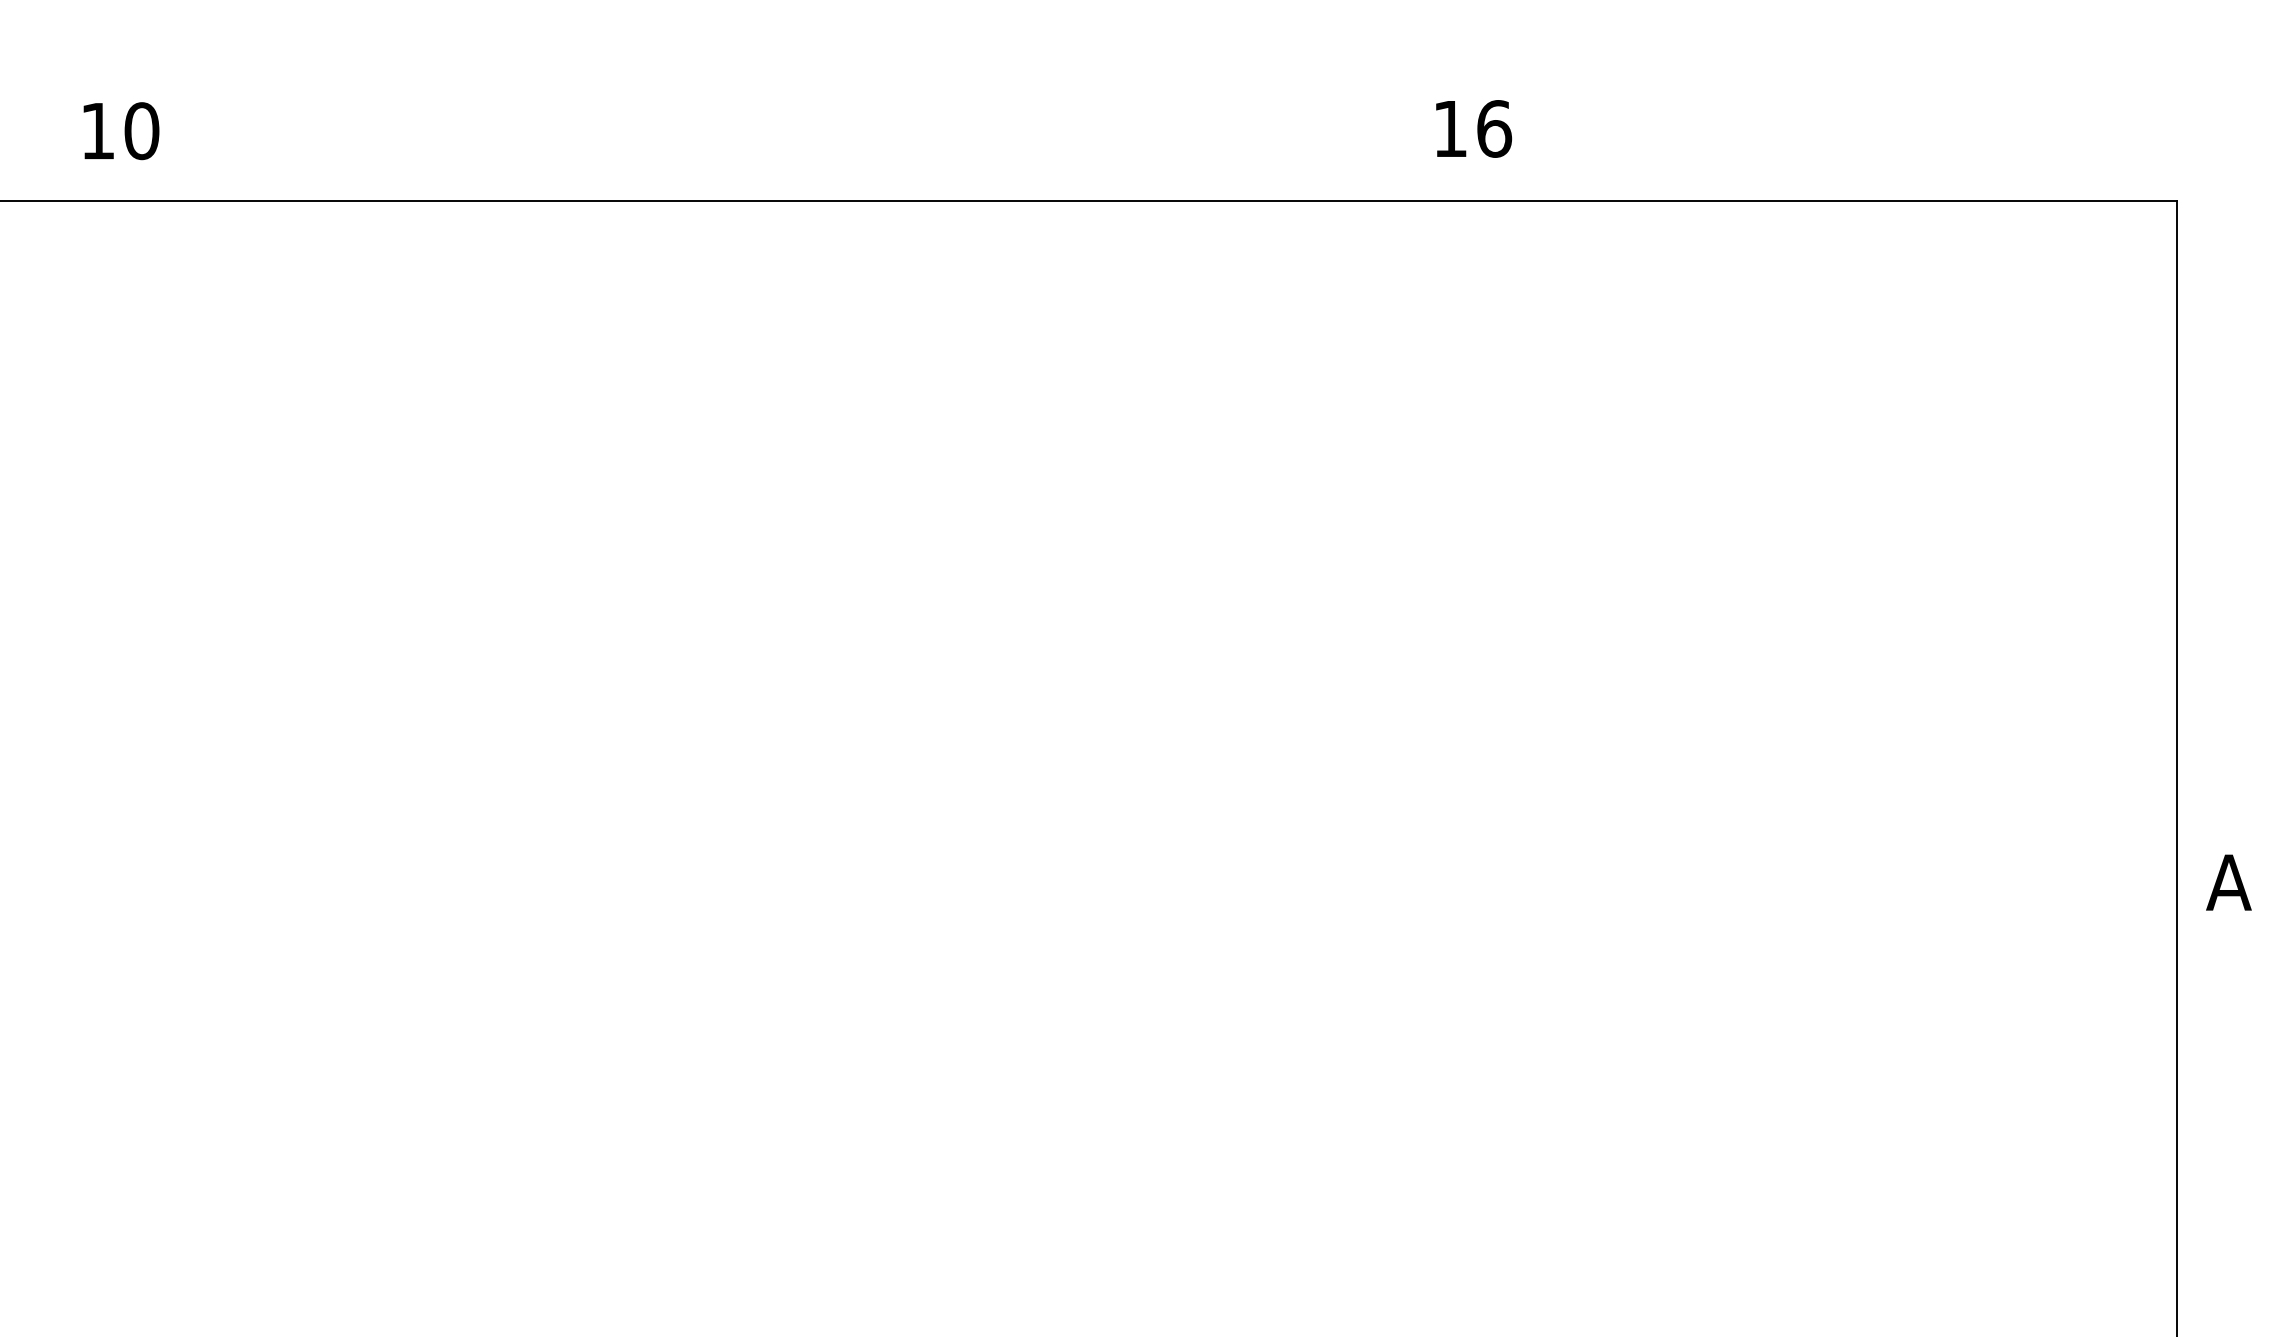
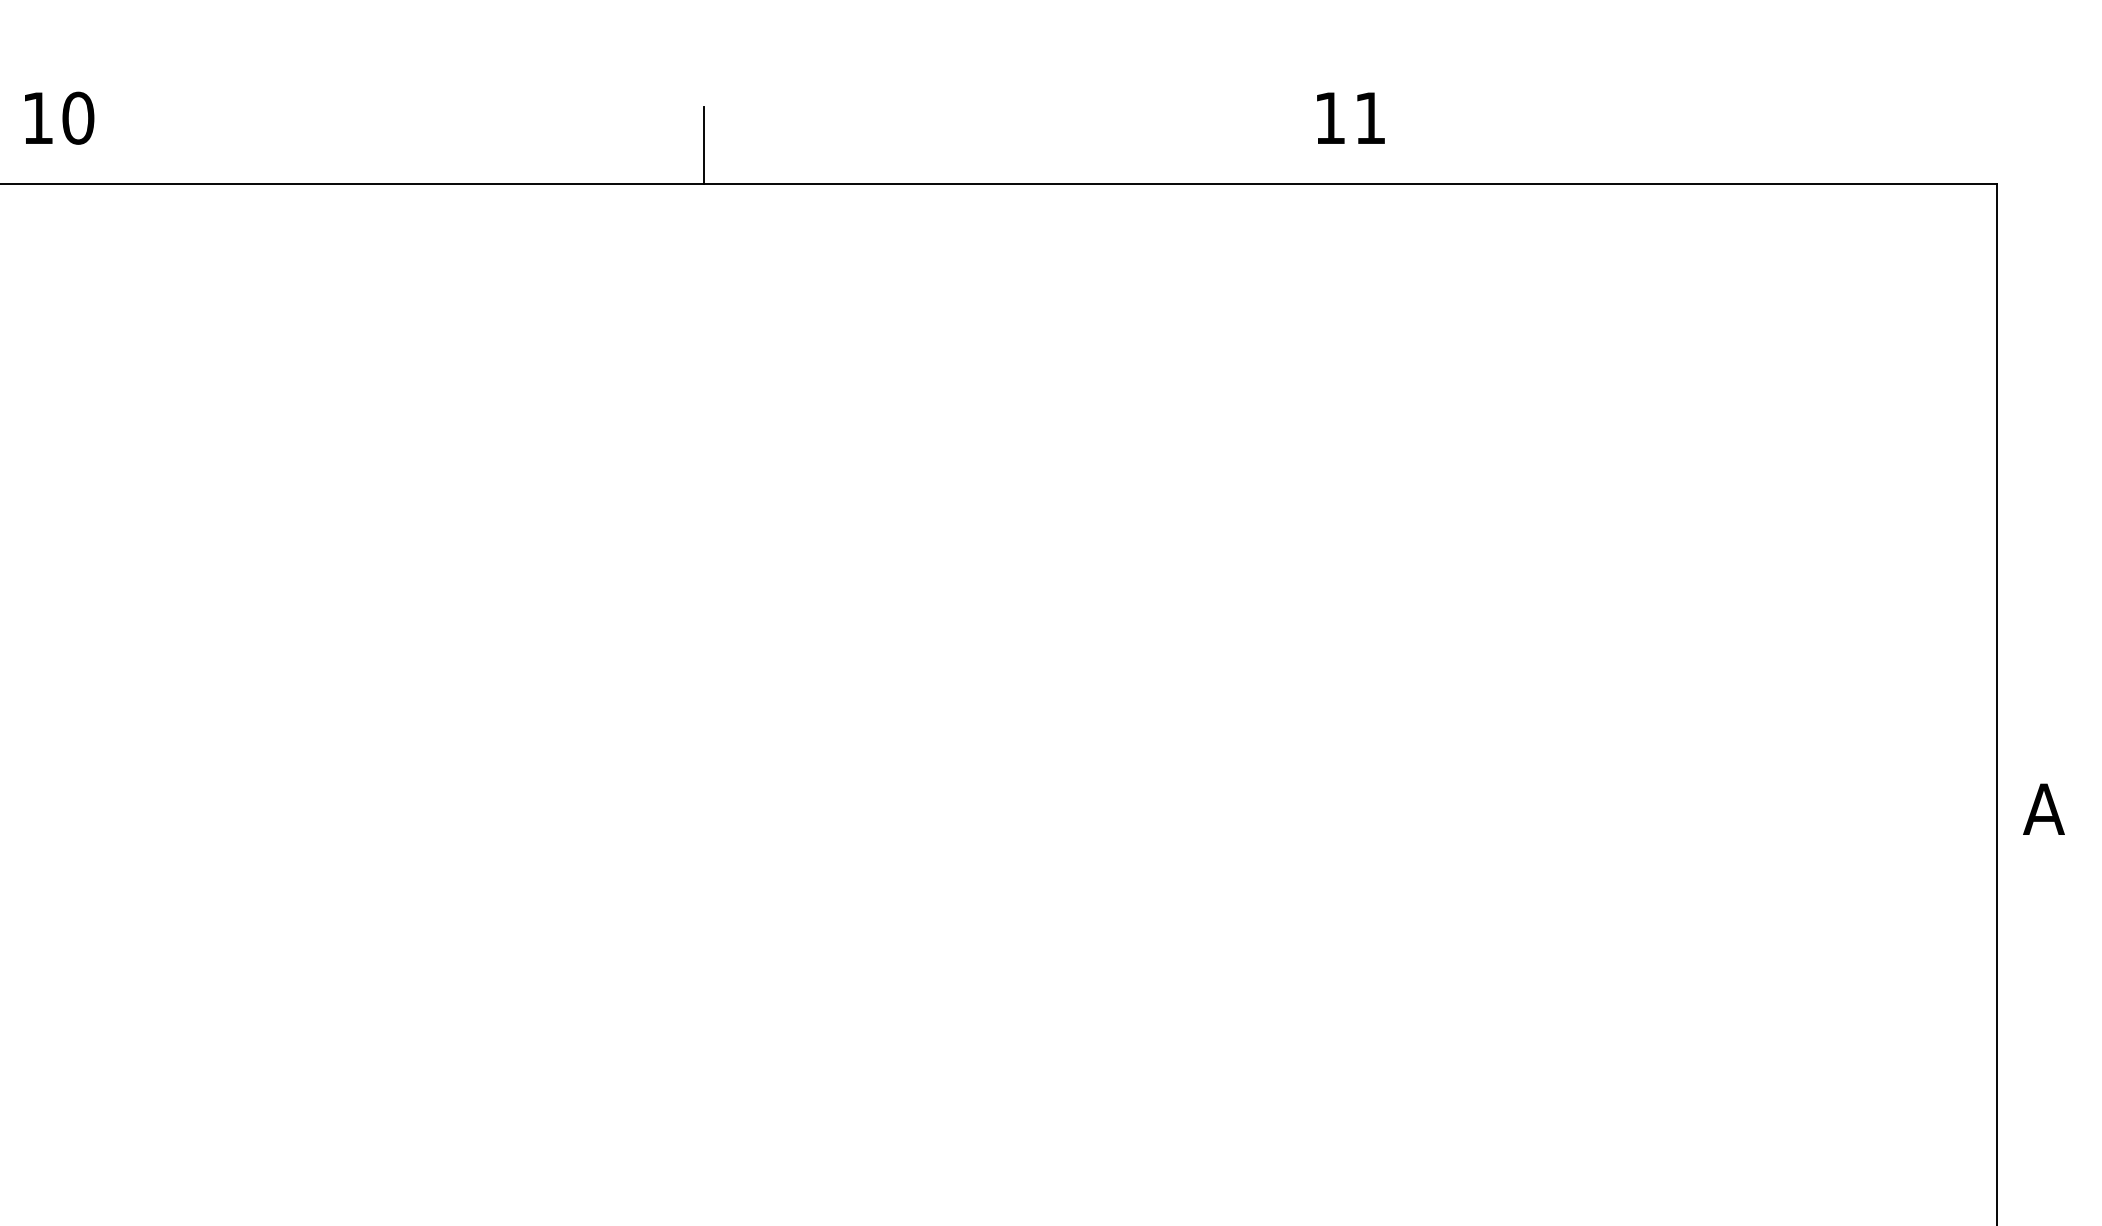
text: (1494, 128) -> (1370, 117), 16 -> 11
text: (121, 130) -> (59, 117), moved
line: (768, 158) -> (704, 145), added

